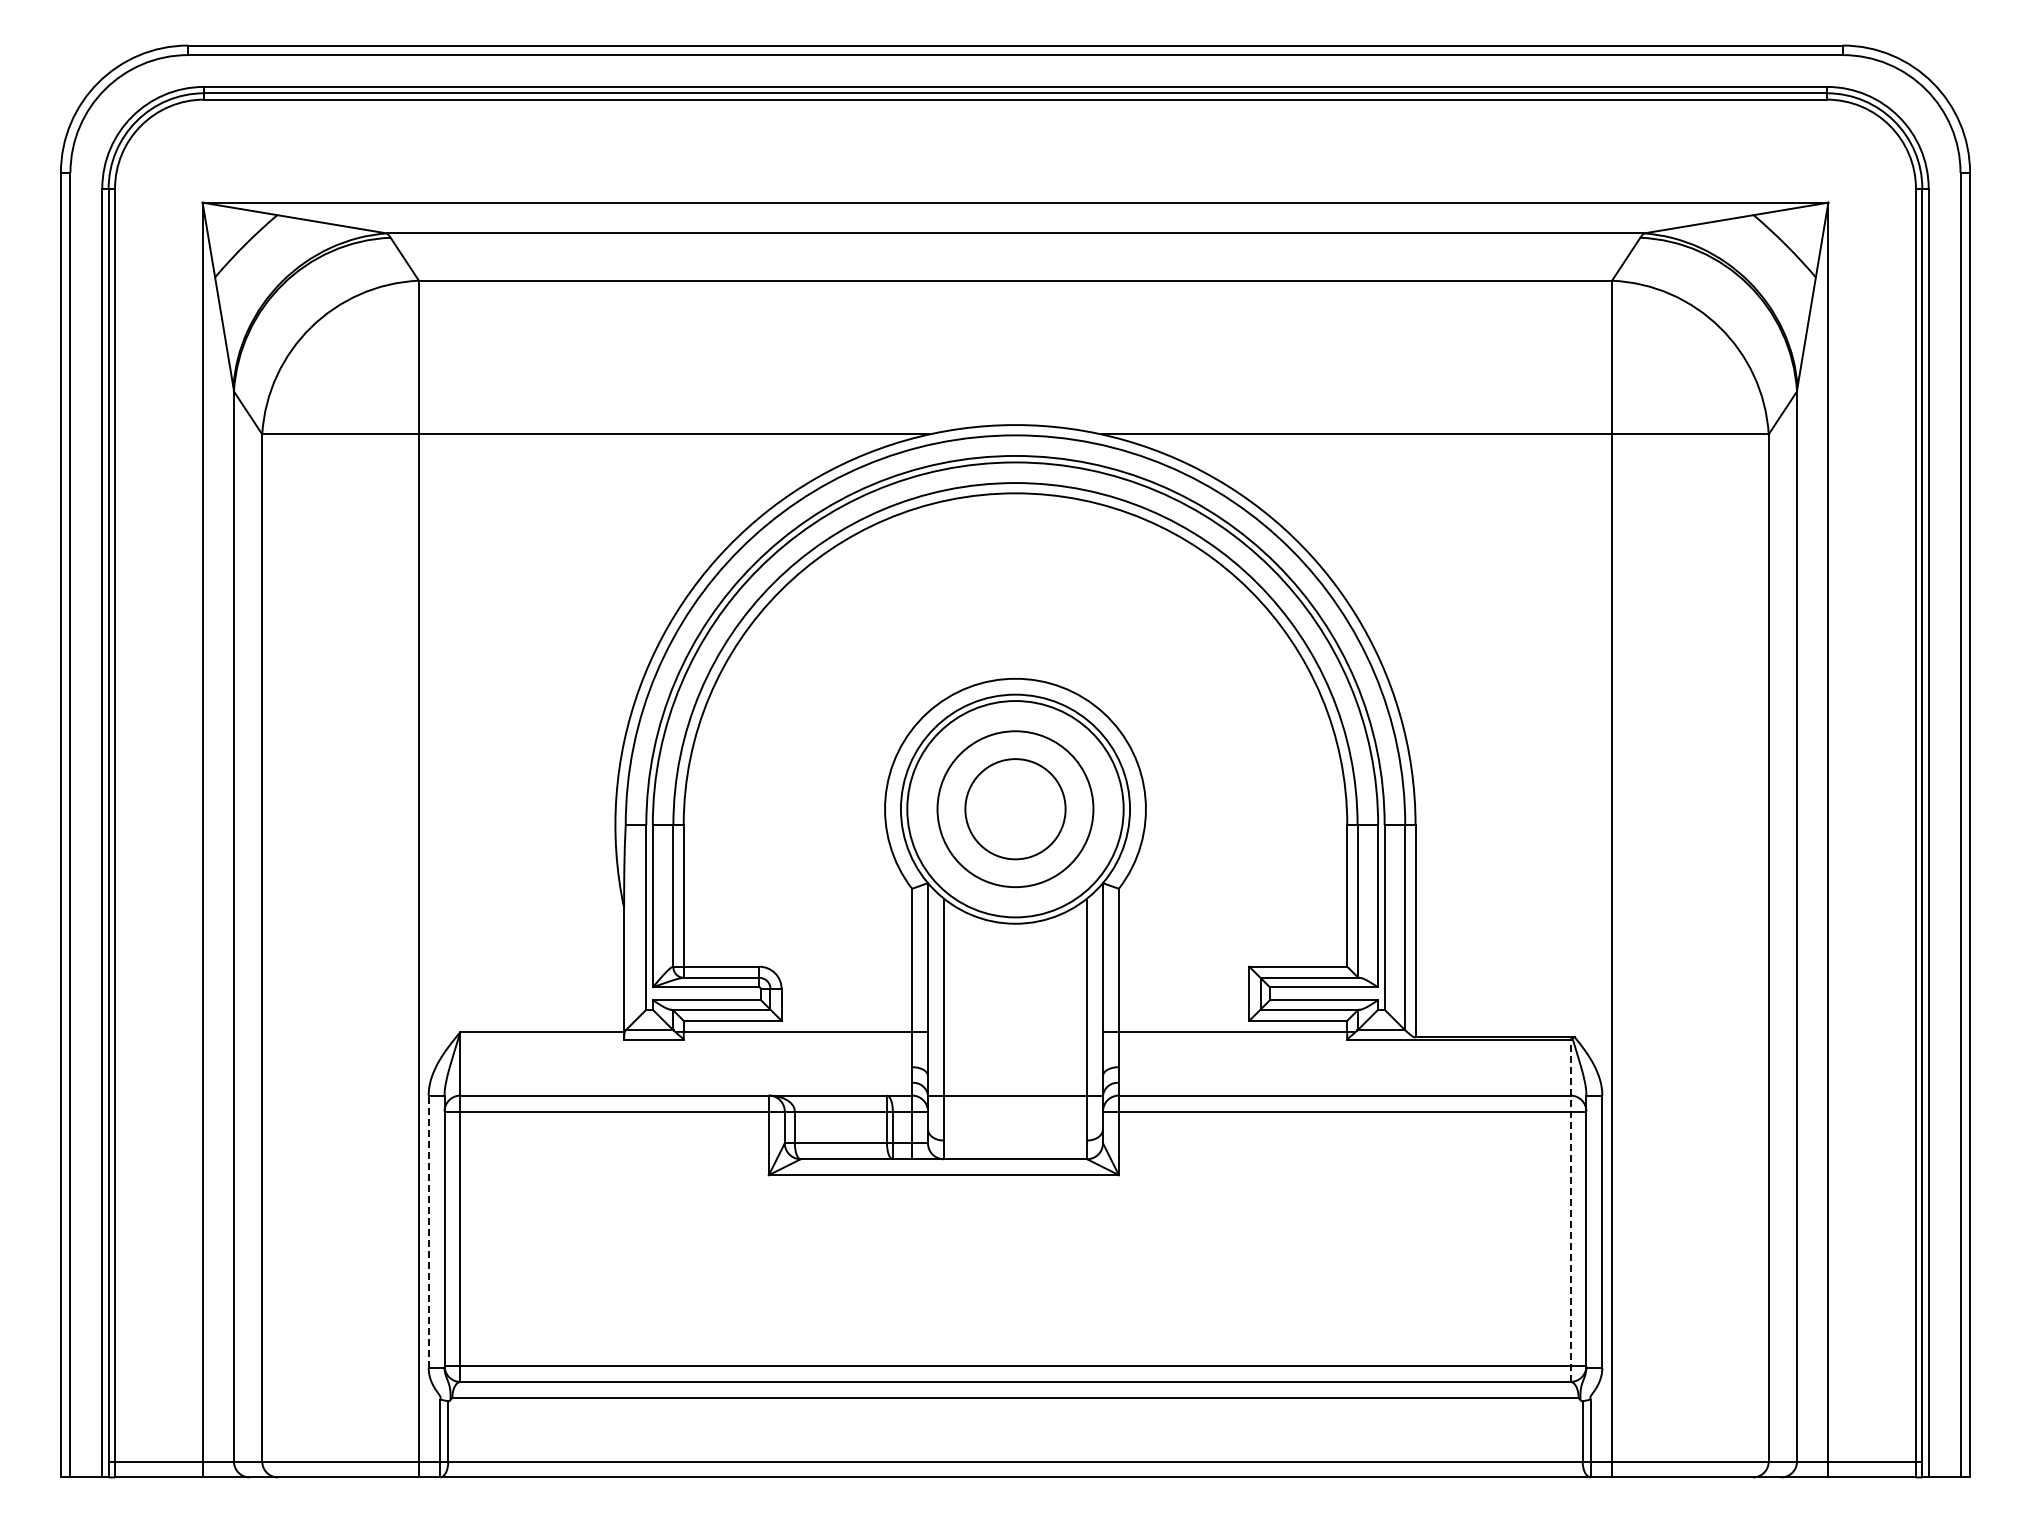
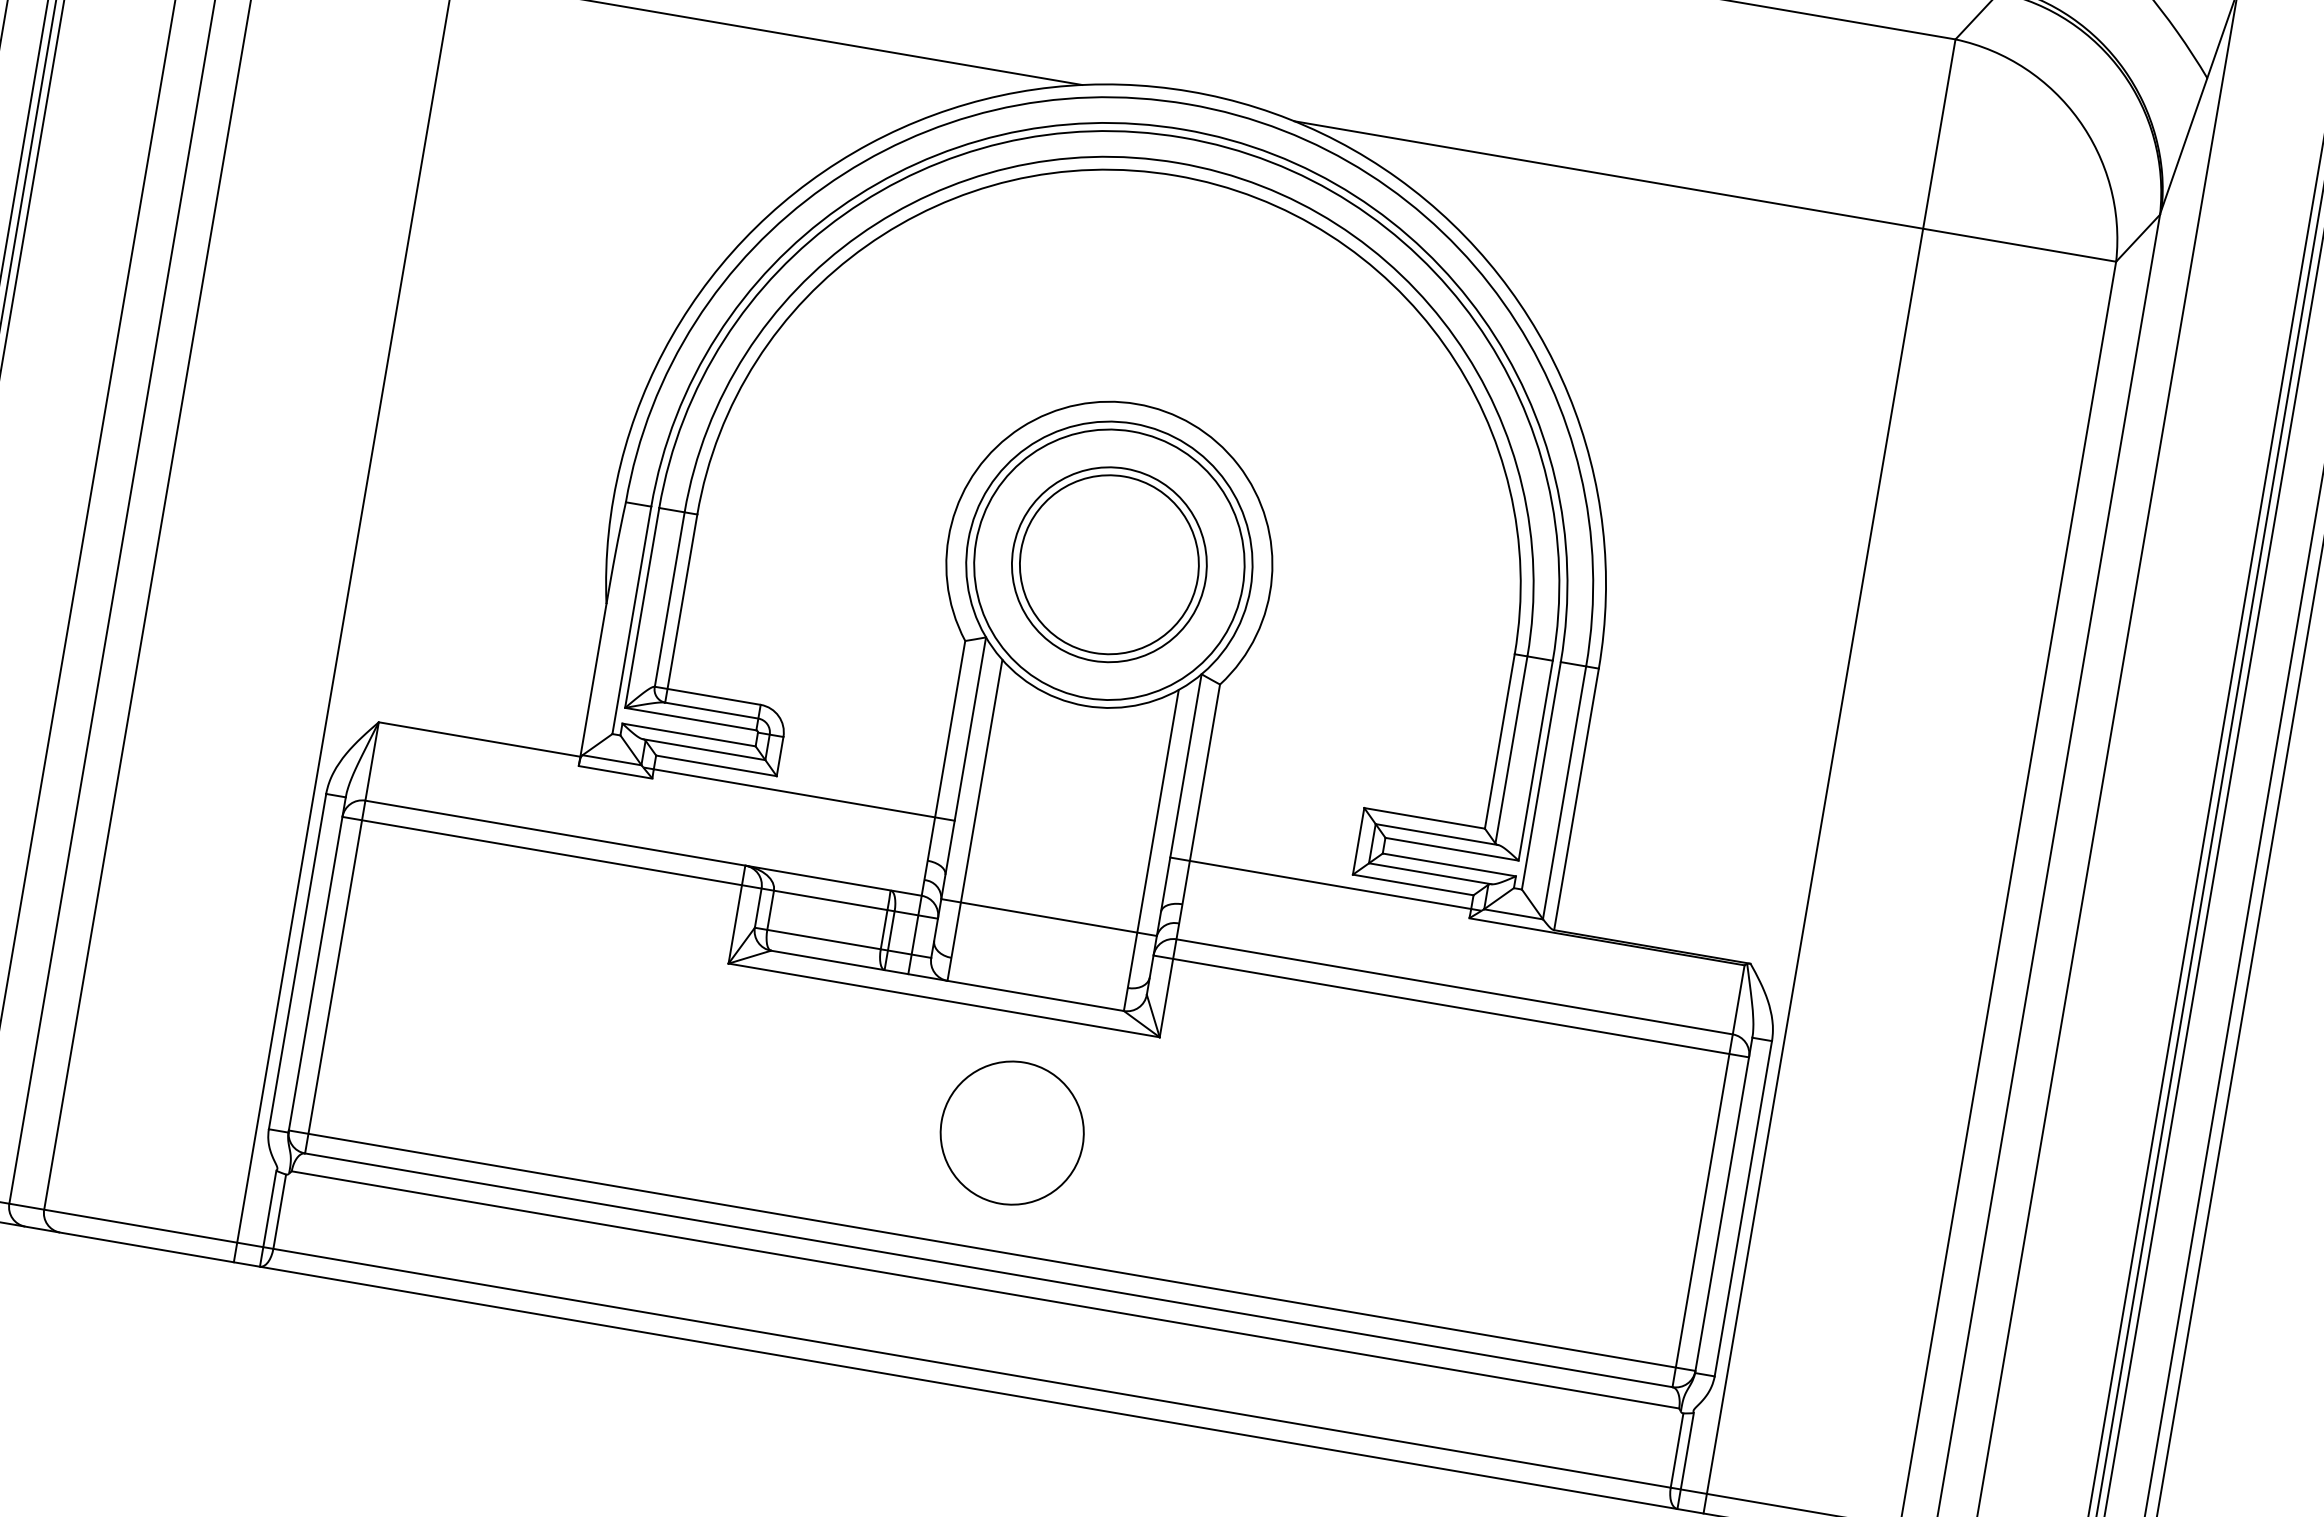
circle: (1015, 808) -> (1109, 563), size x1.43
line: (1570, 1210) -> (1708, 1175), dashed -> solid
line: (428, 1231) -> (297, 961), dashed -> solid
circle: (1015, 1270) -> (1012, 1132), added

